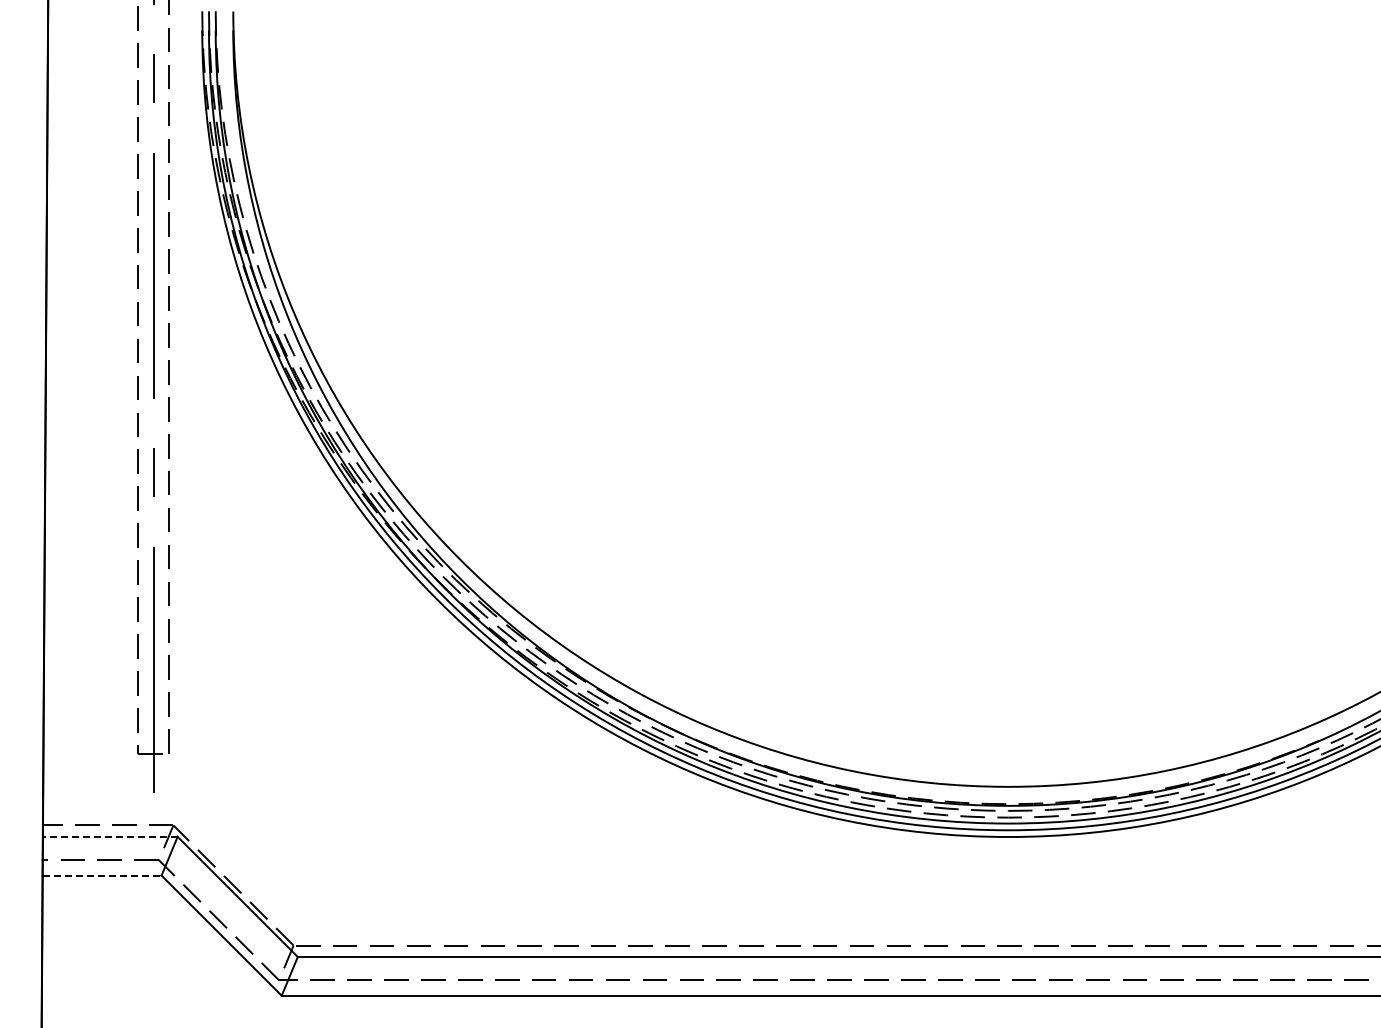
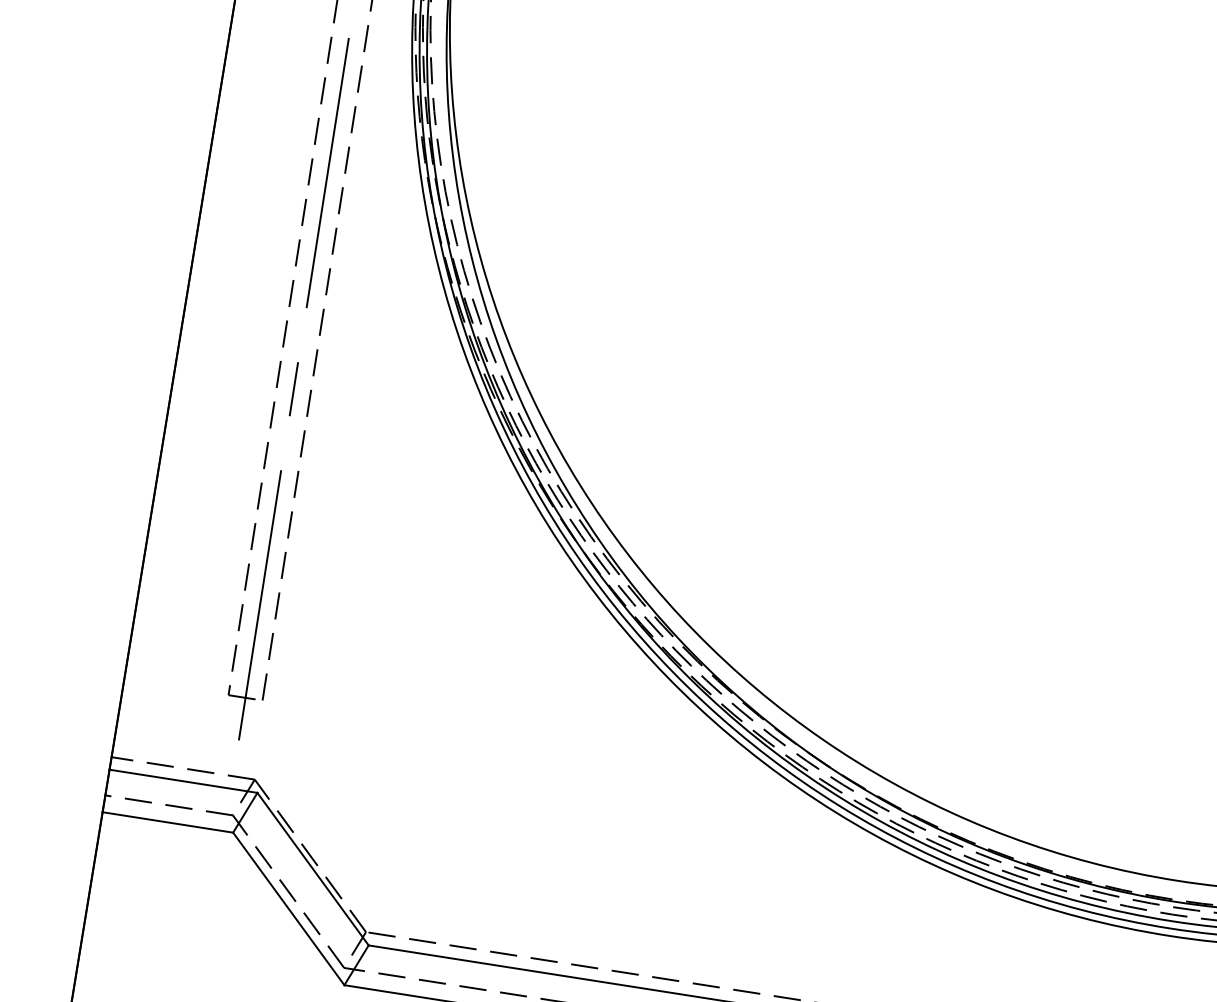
line: (109, 836) -> (182, 780), dashed -> solid
line: (102, 875) -> (168, 822), dashed -> solid

